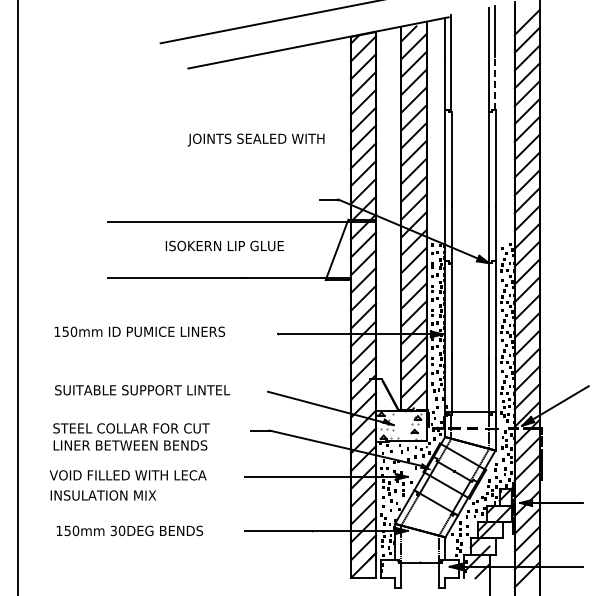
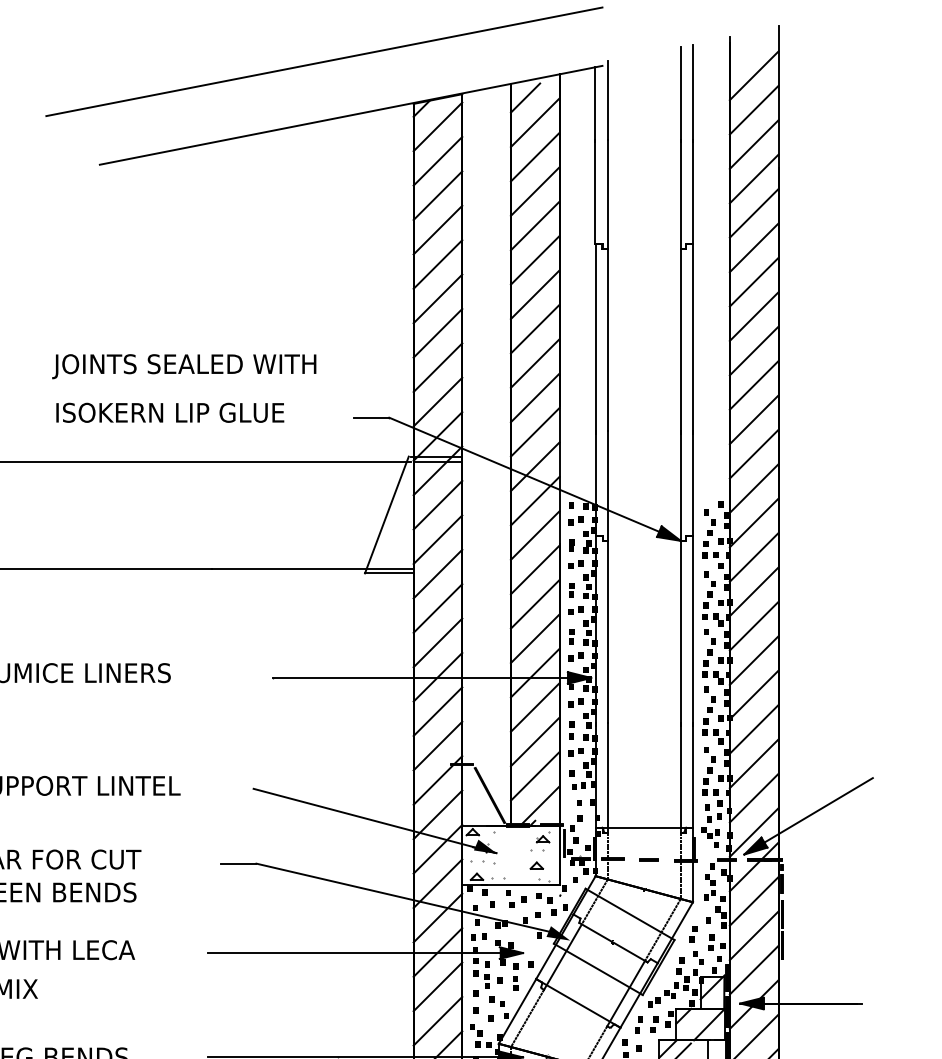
line: (495, 82) -> (692, 191), dashed -> solid
text: (255, 139) -> (183, 365), moved
text: (224, 245) -> (169, 411), moved

